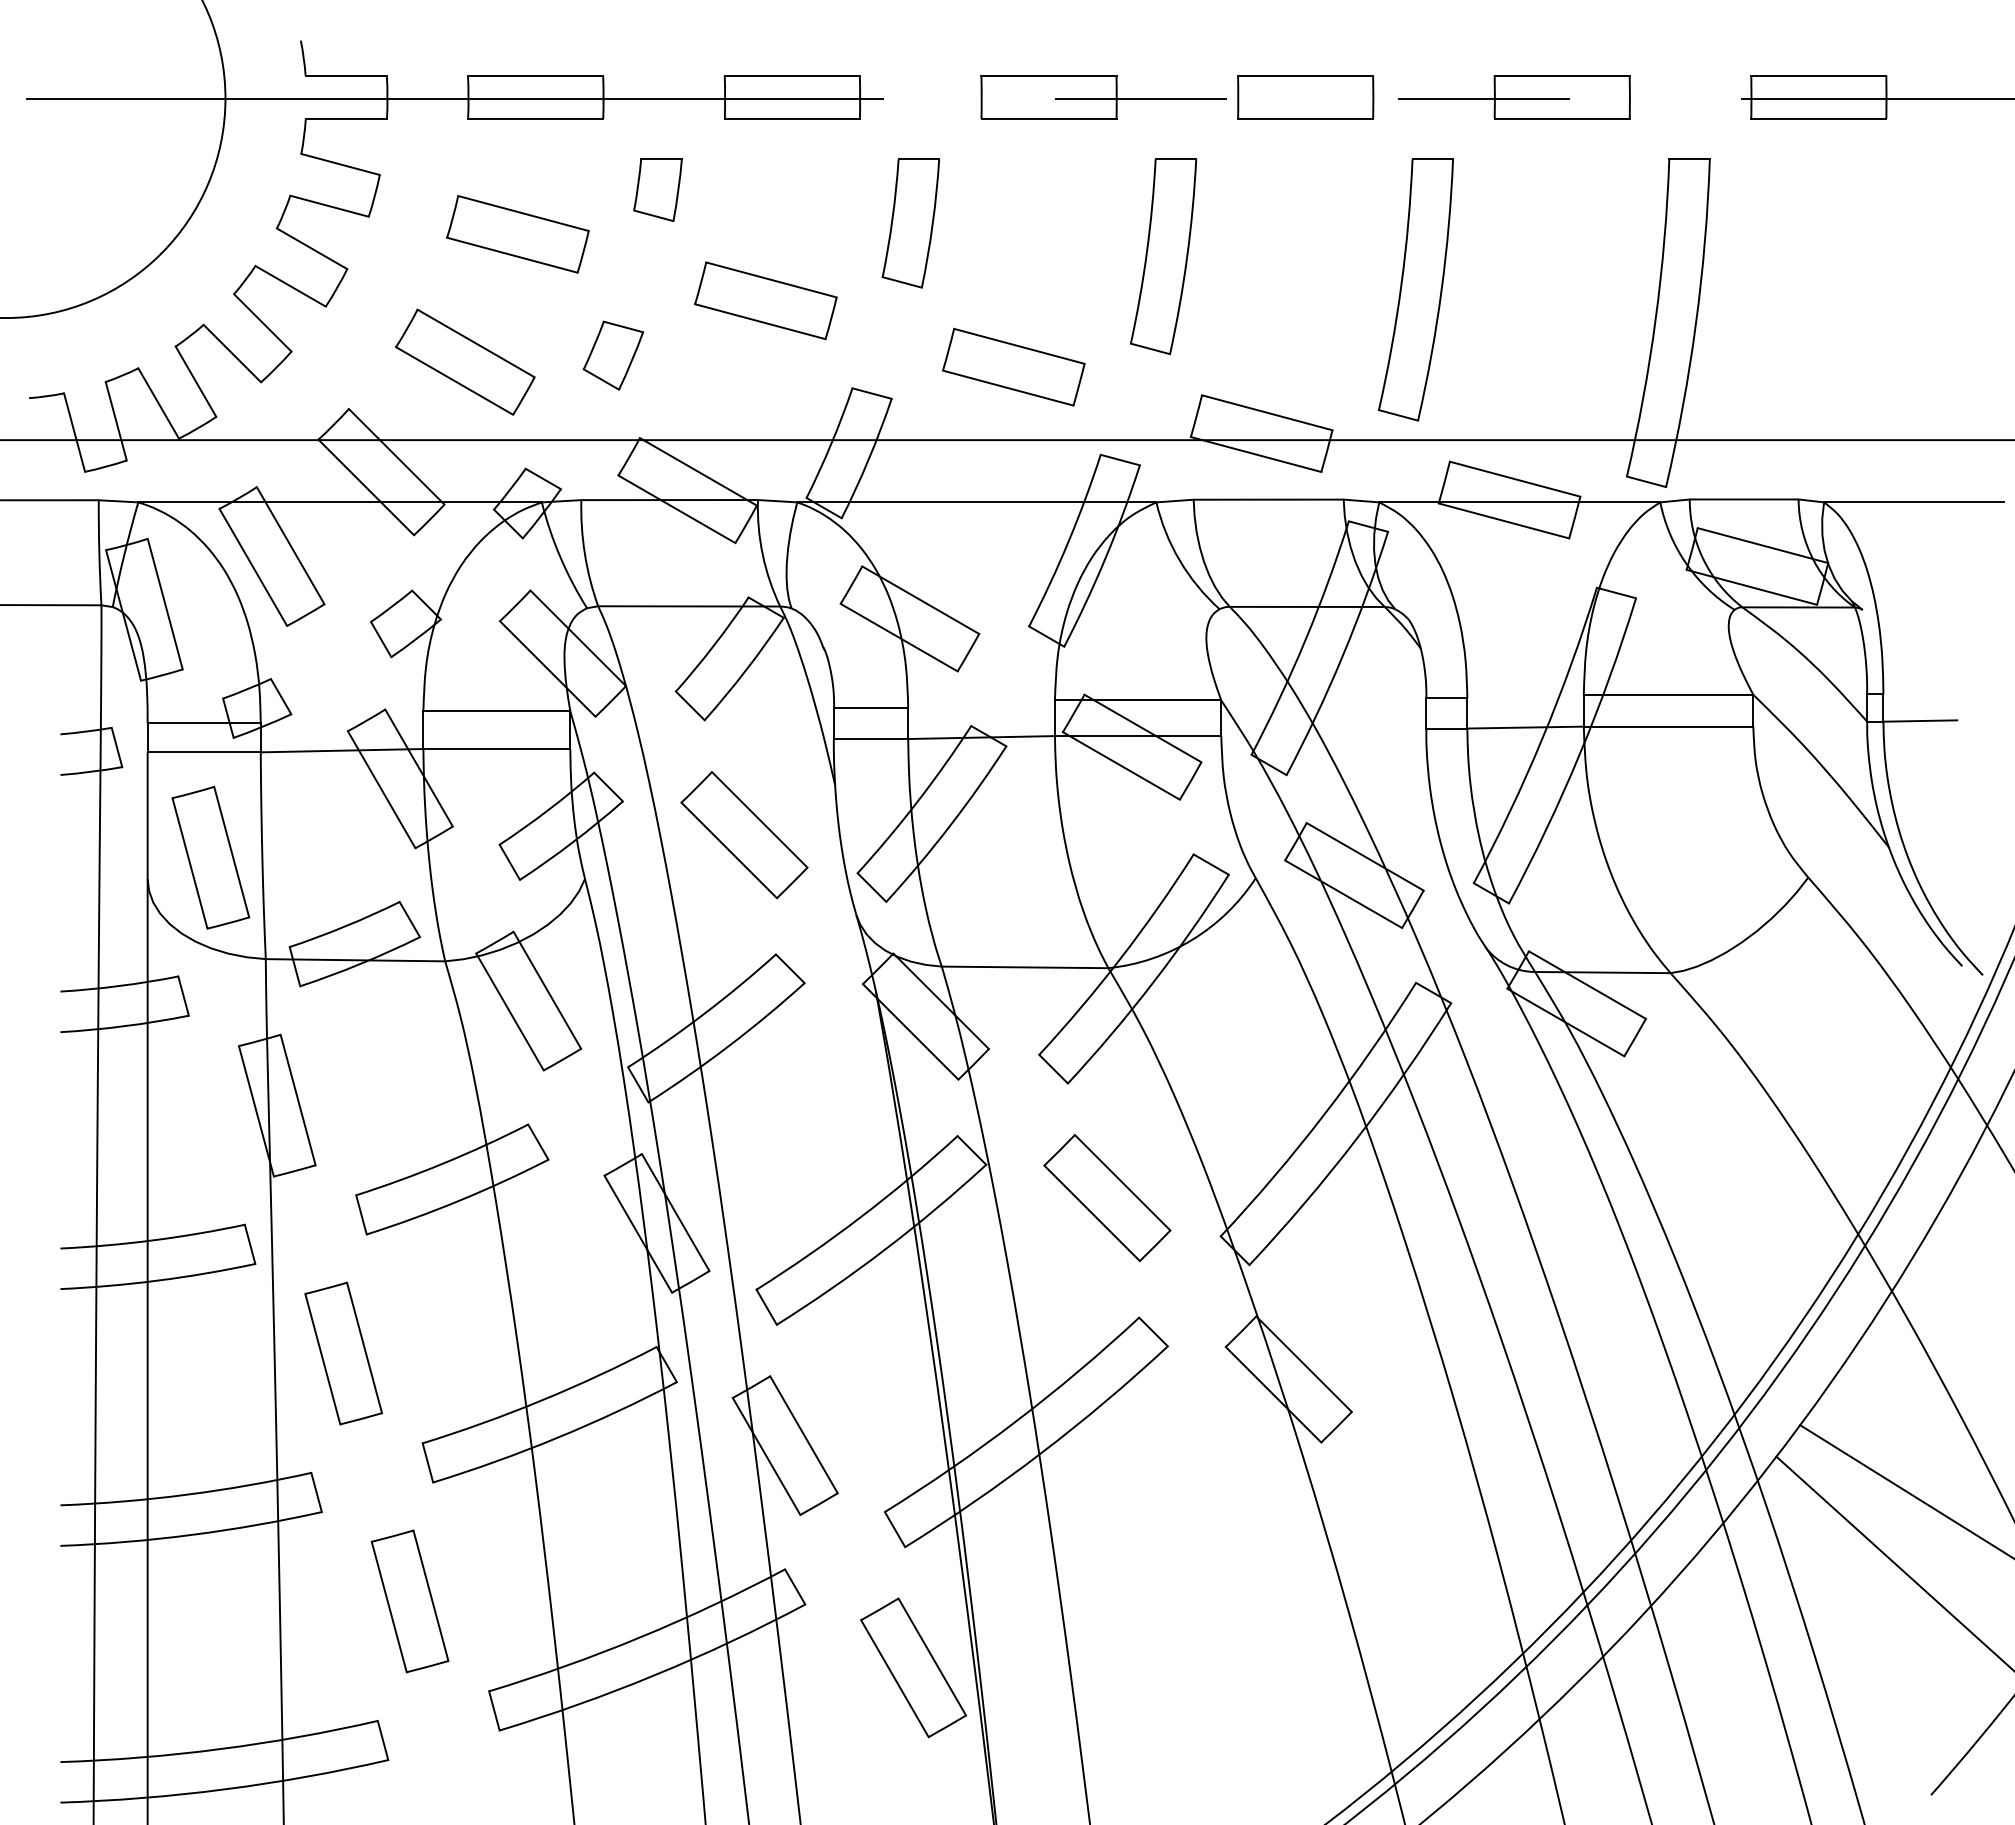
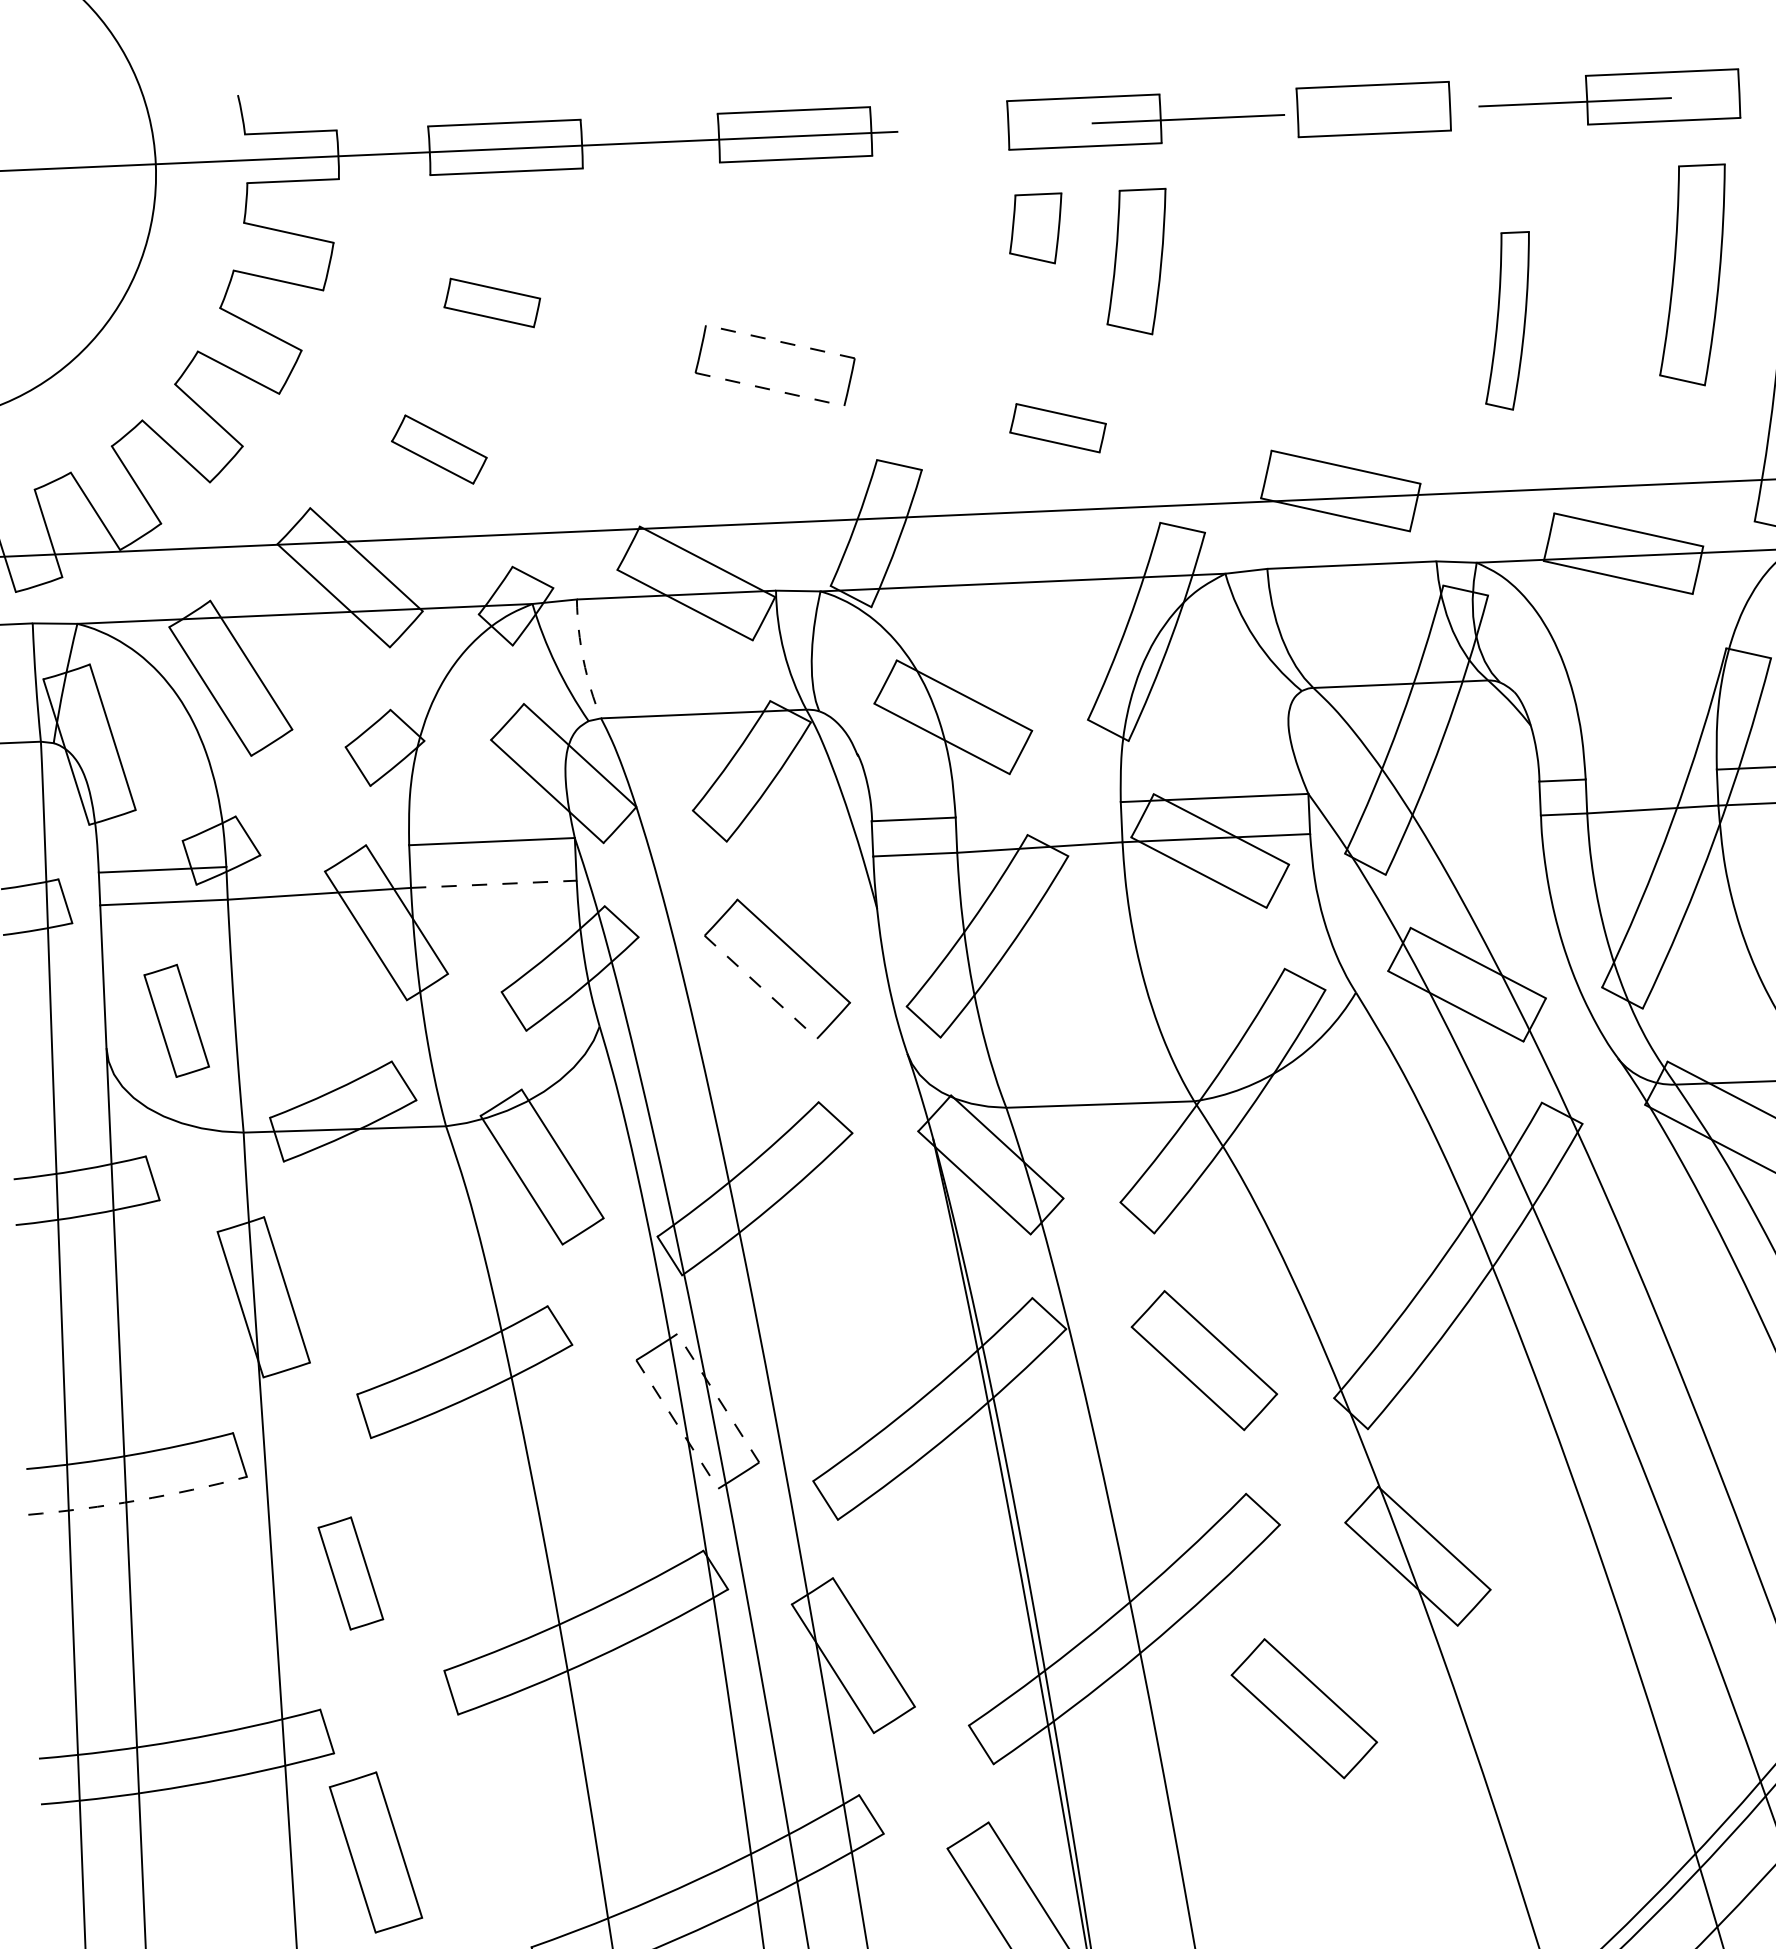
part: (657, 189) -> (1035, 228), moved
part: (910, 223) -> (1136, 262), moved
part: (517, 234) -> (491, 303), size x0.6
part: (1163, 256) -> (1692, 275), moved
line: (771, 279) -> (780, 341), solid -> dashed
part: (1415, 289) -> (1507, 320), size x0.6
line: (760, 321) -> (770, 389), solid -> dashed
part: (613, 355) -> (606, 434), removed
part: (465, 361) -> (439, 448), size x0.6
part: (1013, 366) -> (1057, 427), size x0.6
arc: (584, 553) -> (583, 659), solid -> dashed
line: (497, 749) -> (494, 884), solid -> dashed
line: (729, 850) -> (761, 987), solid -> dashed
part: (210, 857) -> (176, 1020), size x0.7
line: (675, 1212) -> (718, 1398), solid -> dashed
line: (638, 1234) -> (677, 1424), solid -> dashed
arc: (158, 1280) -> (138, 1500), solid -> dashed
part: (343, 1353) -> (350, 1573), size x0.7
part: (1182, 1510) -> (1304, 1709), added
part: (409, 1601) -> (375, 1852), moved

